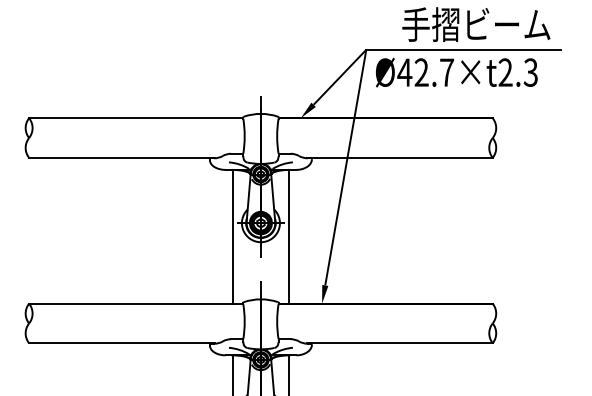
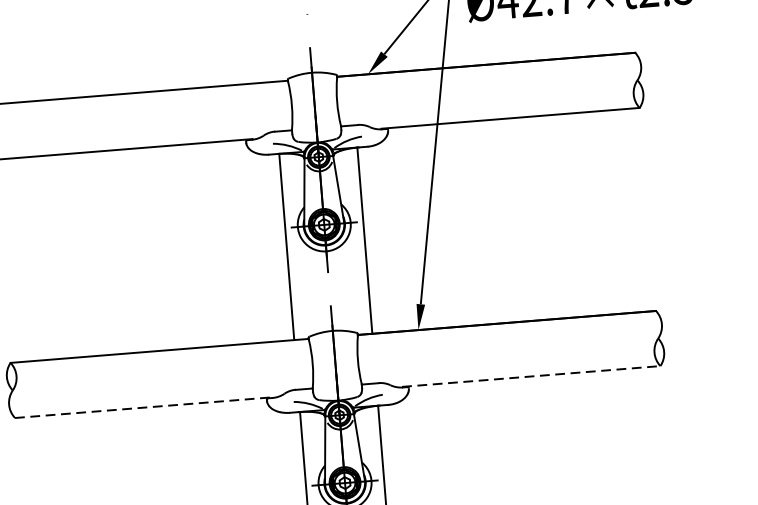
line: (121, 343) -> (143, 407), solid -> dashed
line: (399, 343) -> (530, 376), solid -> dashed

